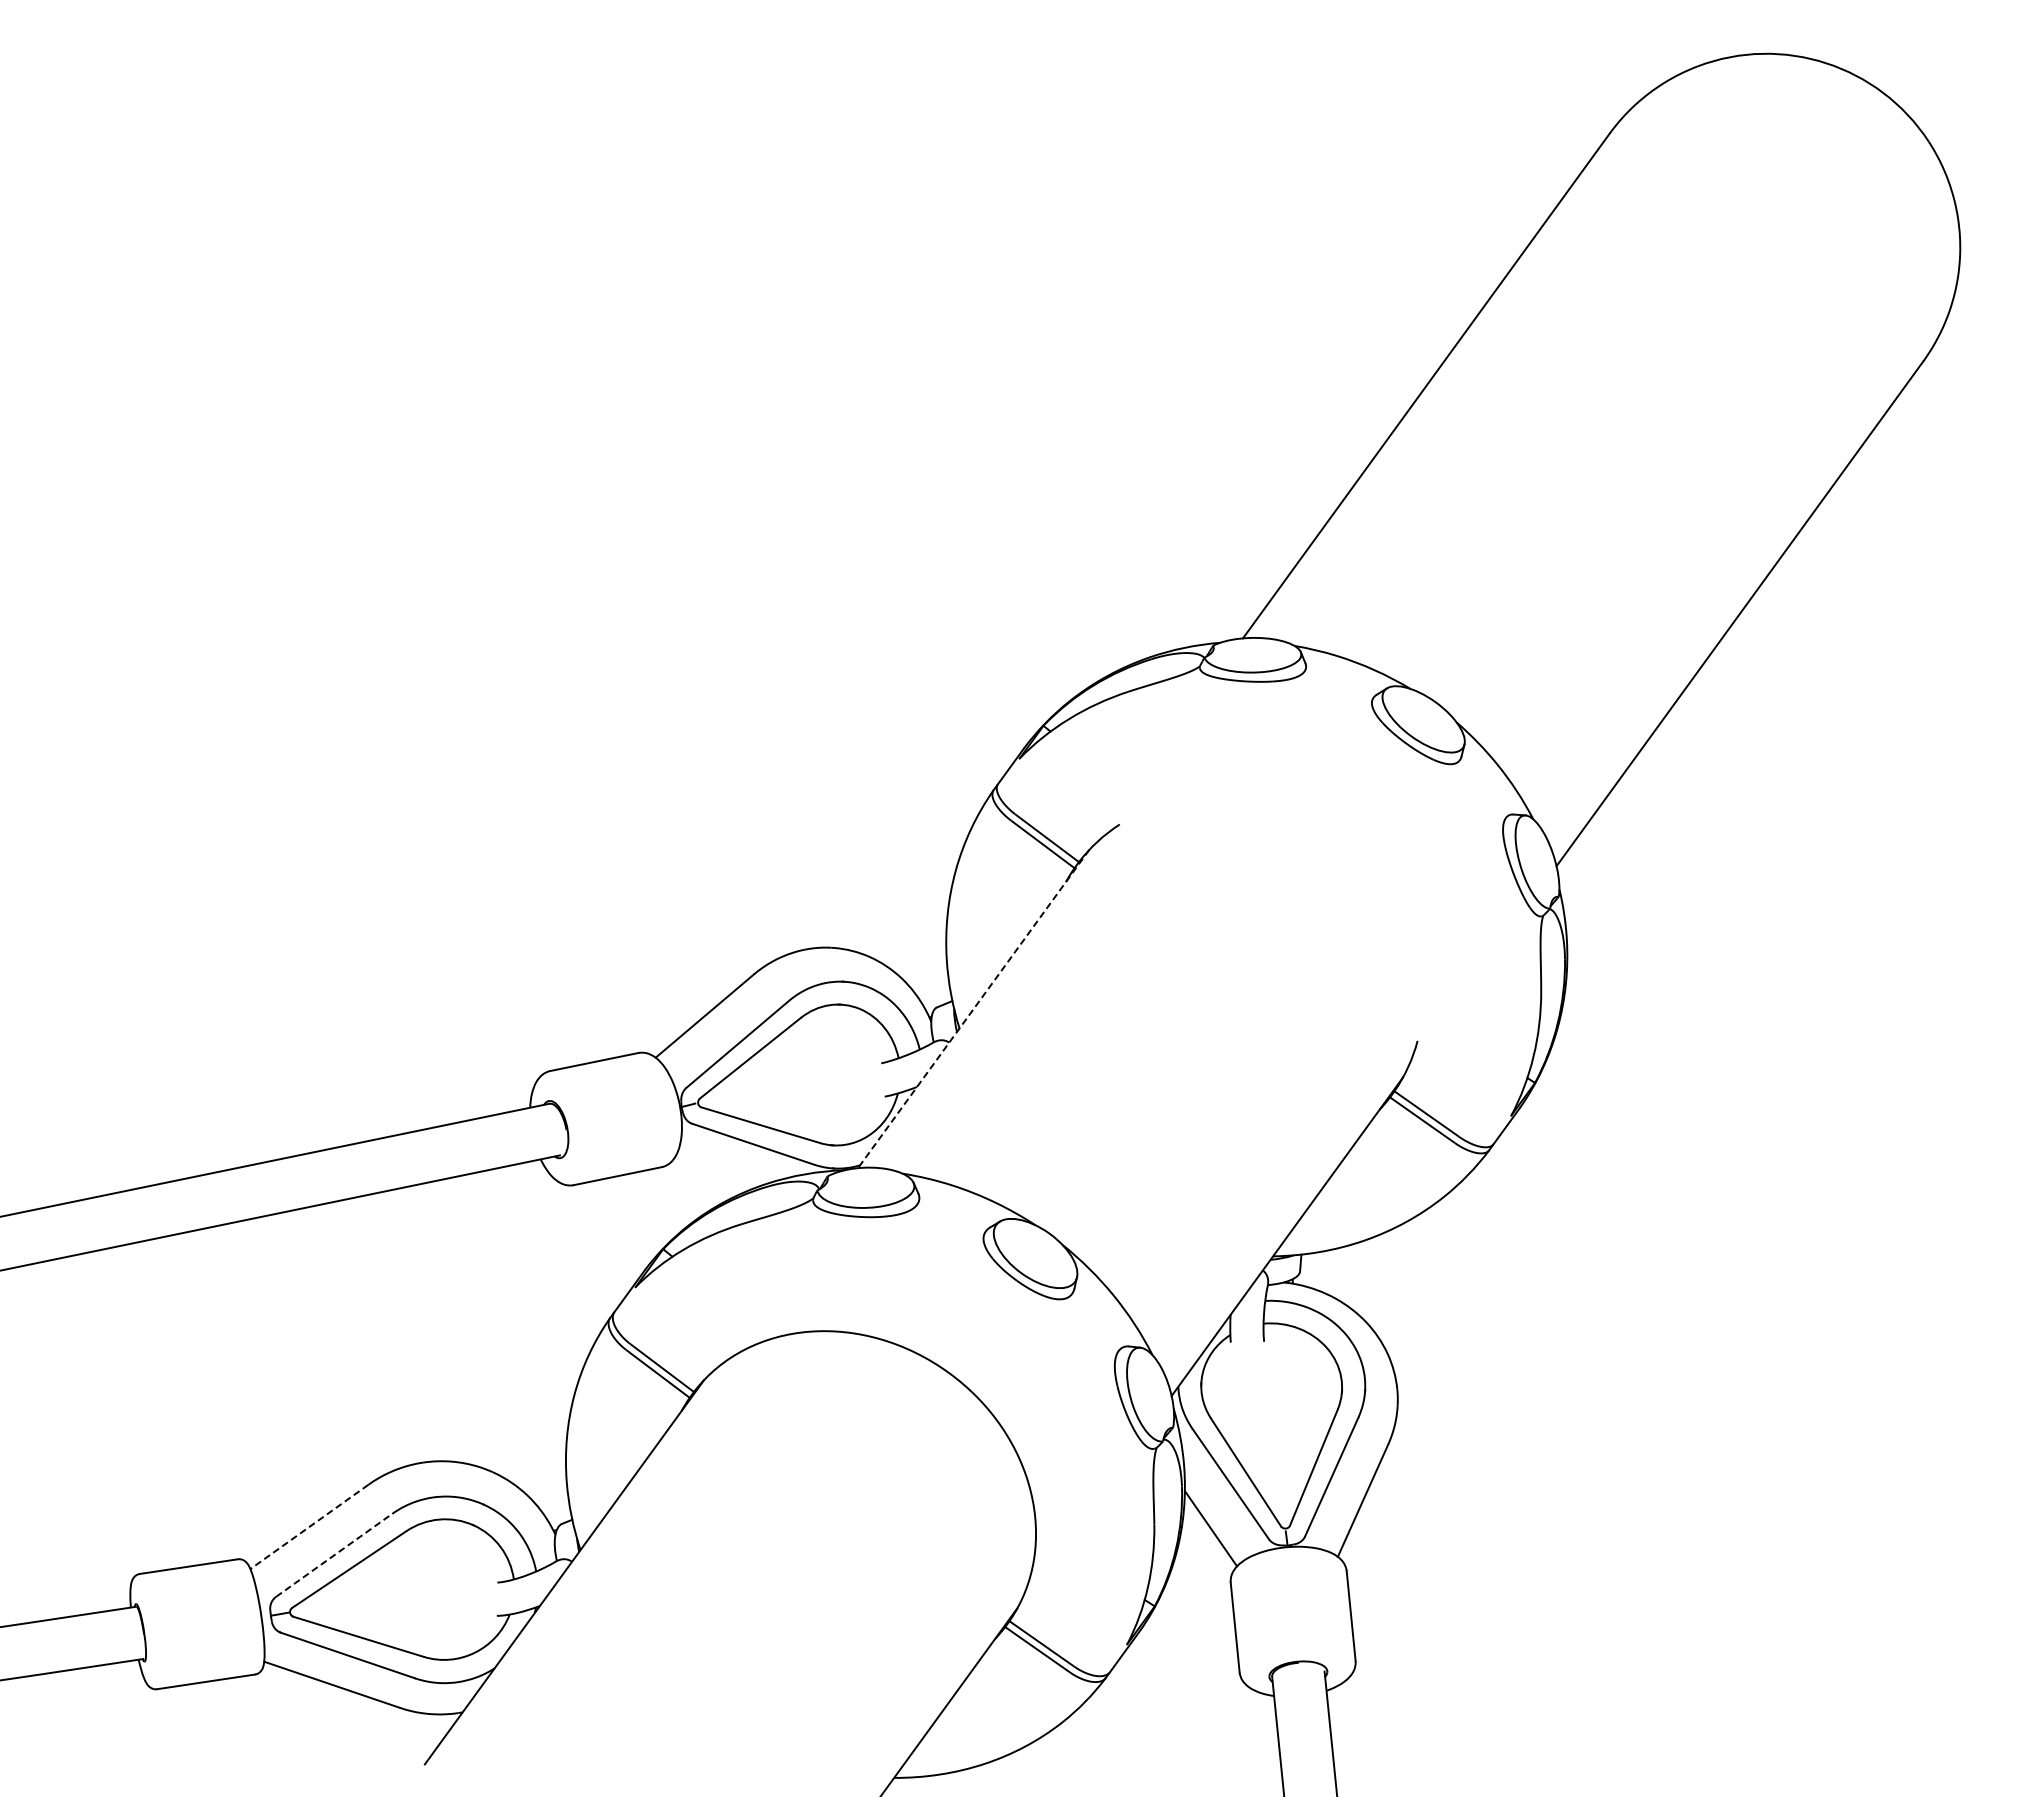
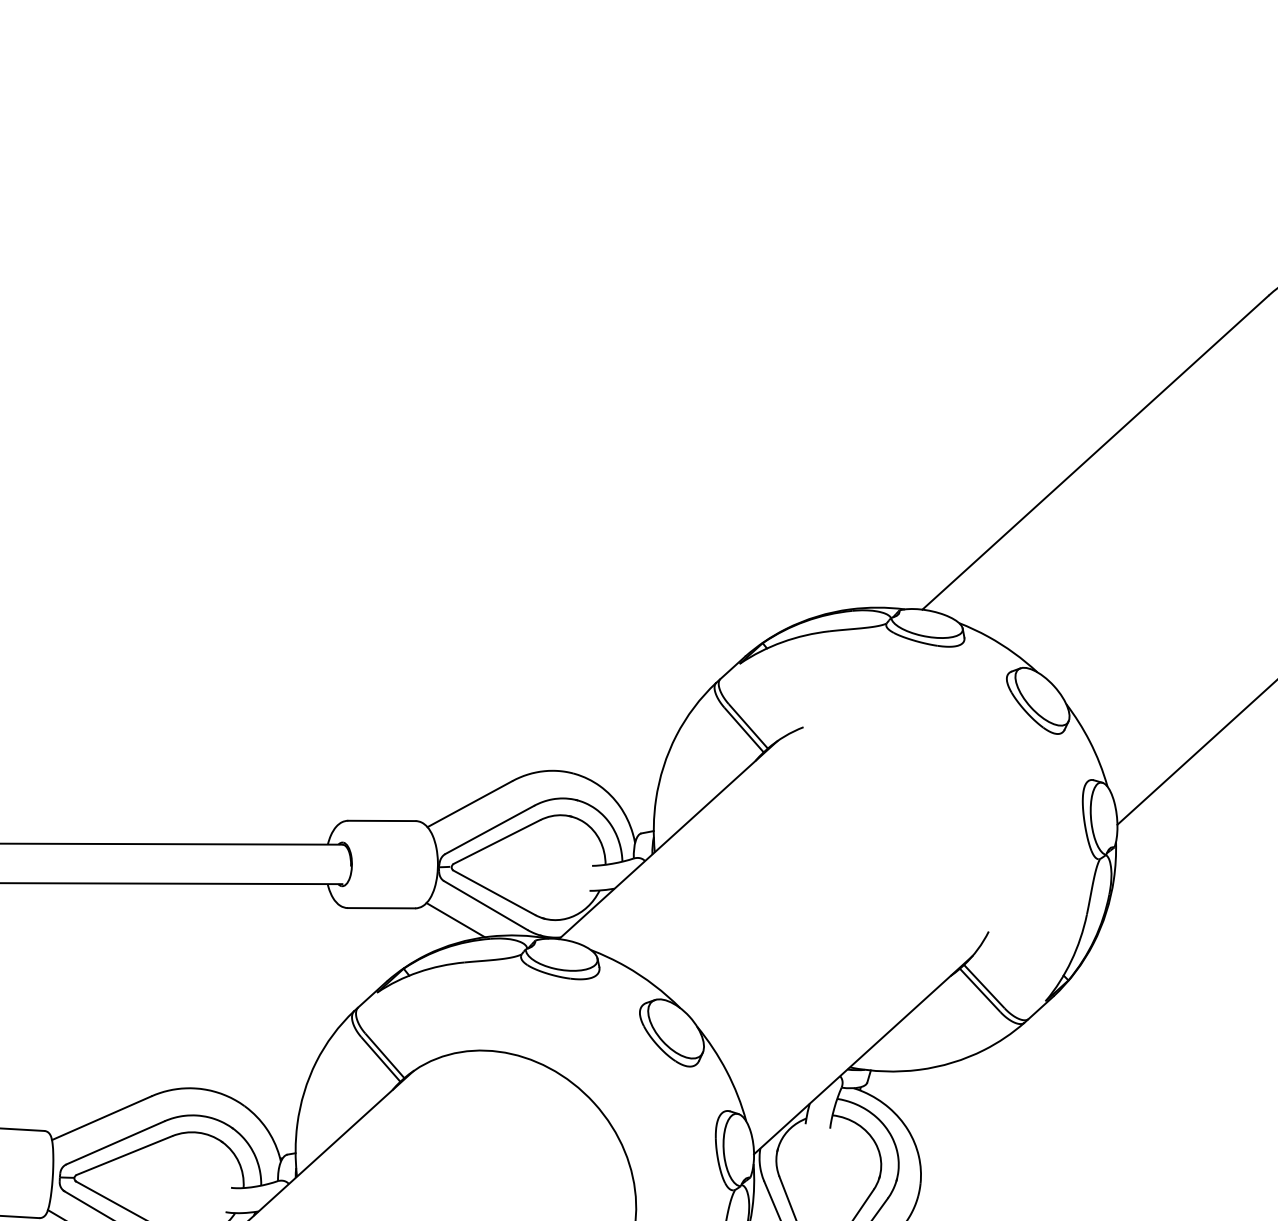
line: (973, 1008) -> (668, 839), dashed -> solid
line: (717, 1171) -> (455, 920), added
line: (309, 1526) -> (101, 1117), dashed -> solid
line: (334, 1555) -> (115, 1142), dashed -> solid

